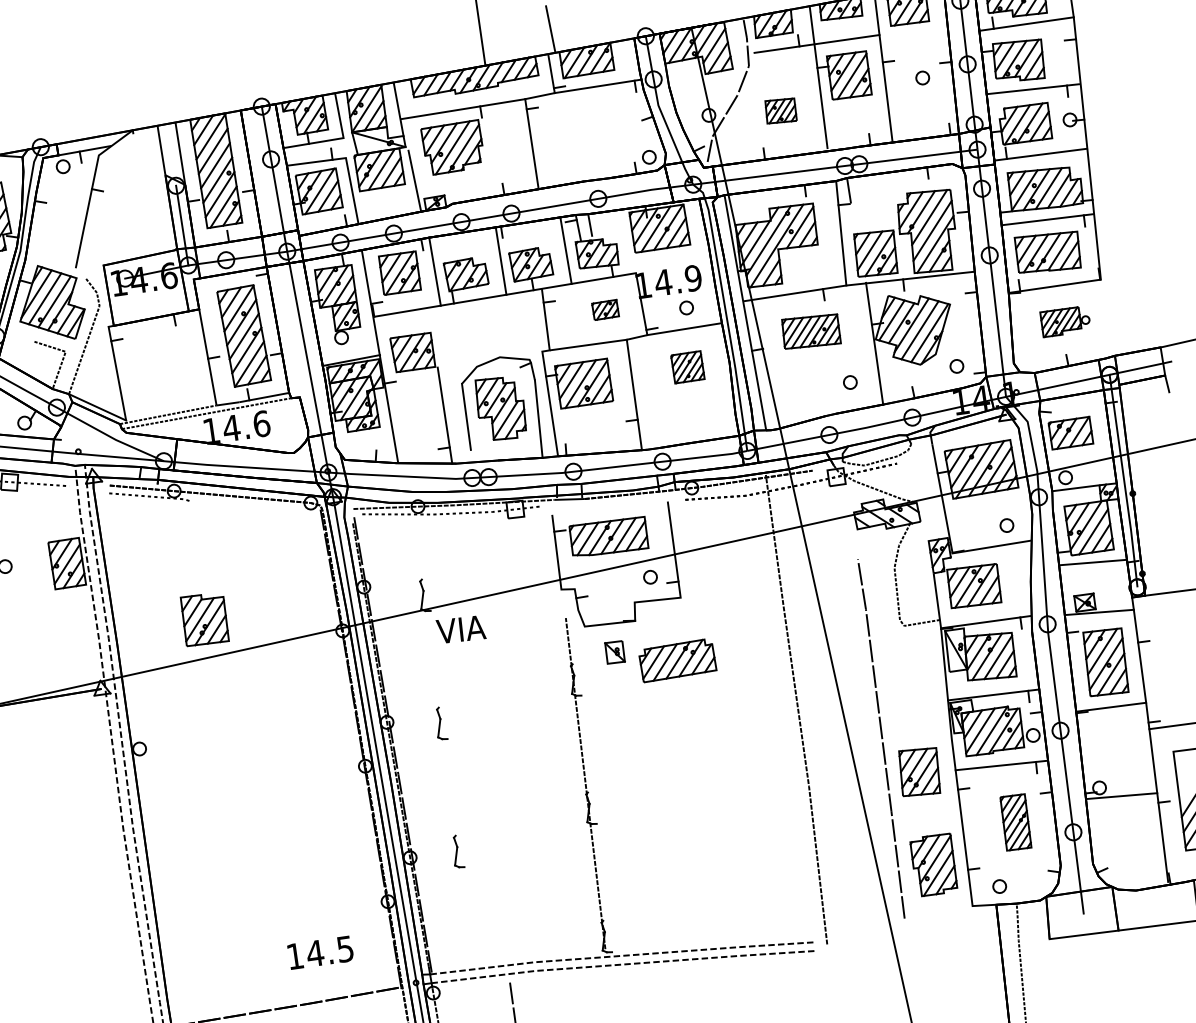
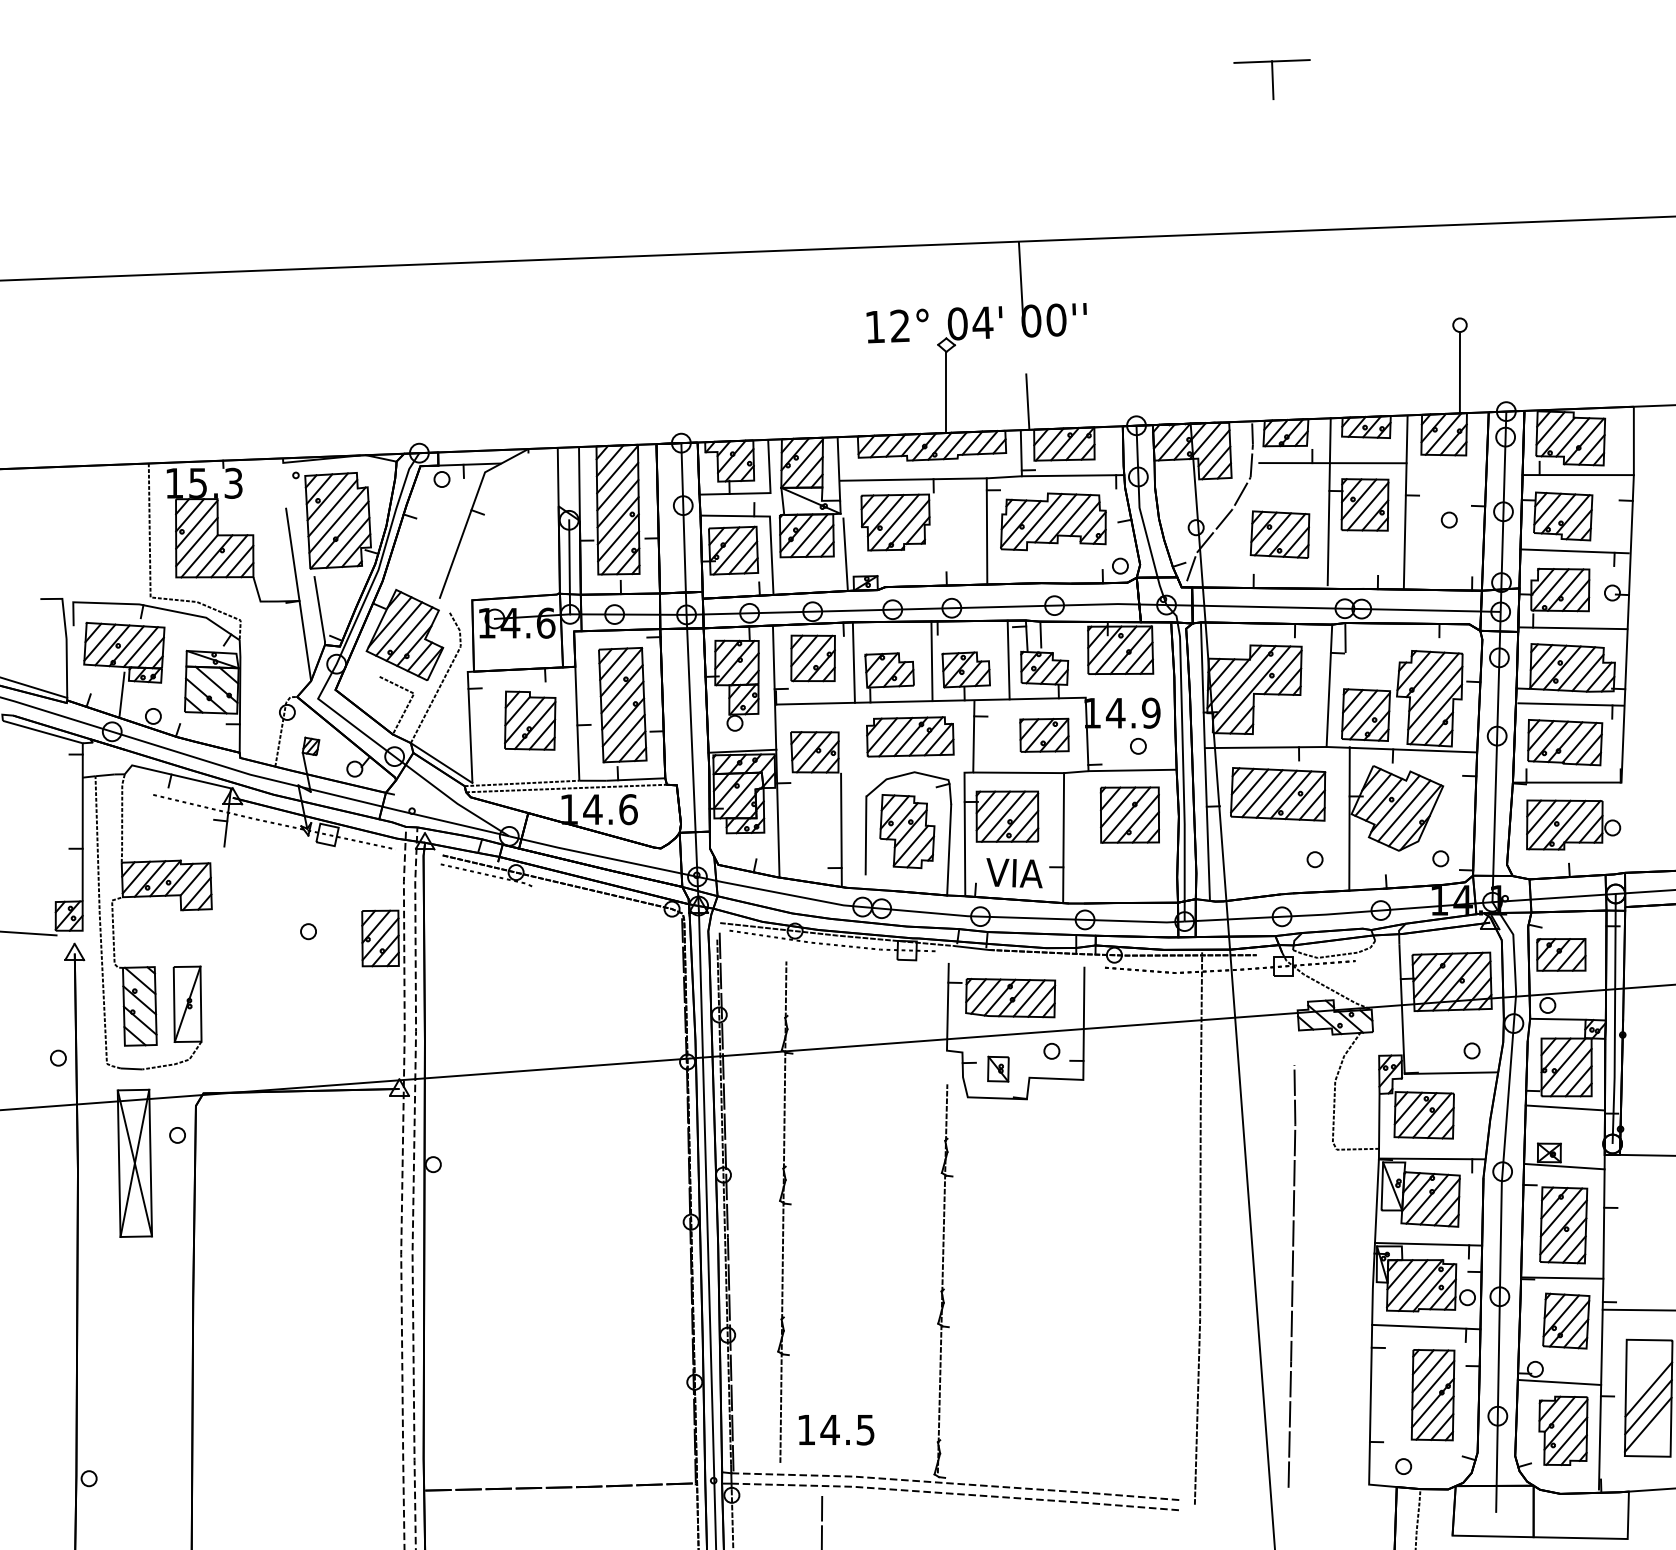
part: (780, 111) -> (1279, 534), size x1.67
part: (587, 127) -> (1053, 521), added
part: (605, 309) -> (1044, 734), size x1.67
part: (1065, 321) -> (1573, 824), size x1.67
part: (811, 331) -> (1278, 794), size x1.43
part: (687, 366) -> (1129, 814), size x1.67
part: (205, 619) -> (530, 720), moved
text: (461, 629) -> (1014, 873), moved
part: (615, 651) -> (998, 1068), moved
part: (677, 660) -> (910, 736), moved
line: (442, 745) -> (783, 1211), added
part: (919, 771) -> (1566, 1320), moved
part: (1015, 822) -> (1432, 1395), size x1.43
part: (934, 864) -> (1563, 1430), moved
text: (320, 953) -> (836, 1430), moved

